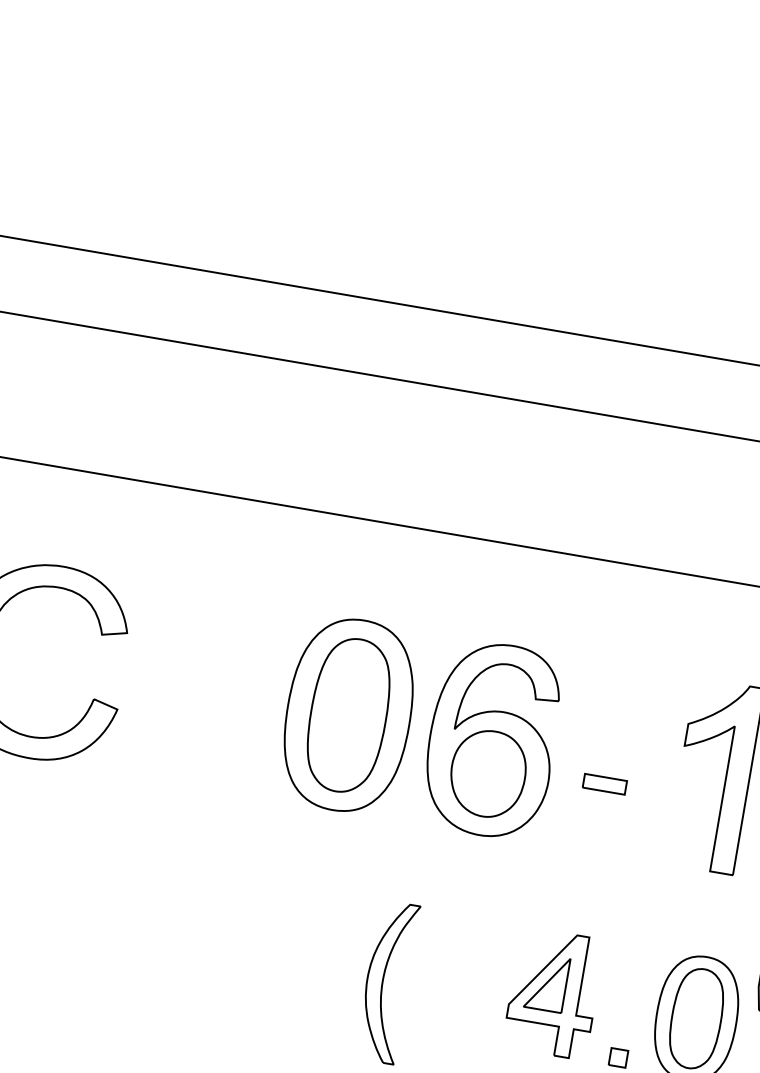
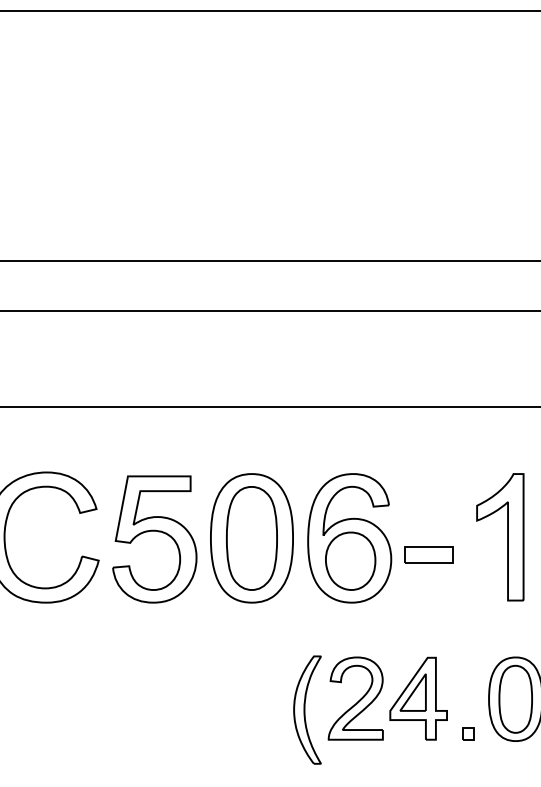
part: (206, 680) -> (154, 531), added
part: (604, 783) -> (428, 554), size x1.67
part: (460, 977) -> (355, 698), added

